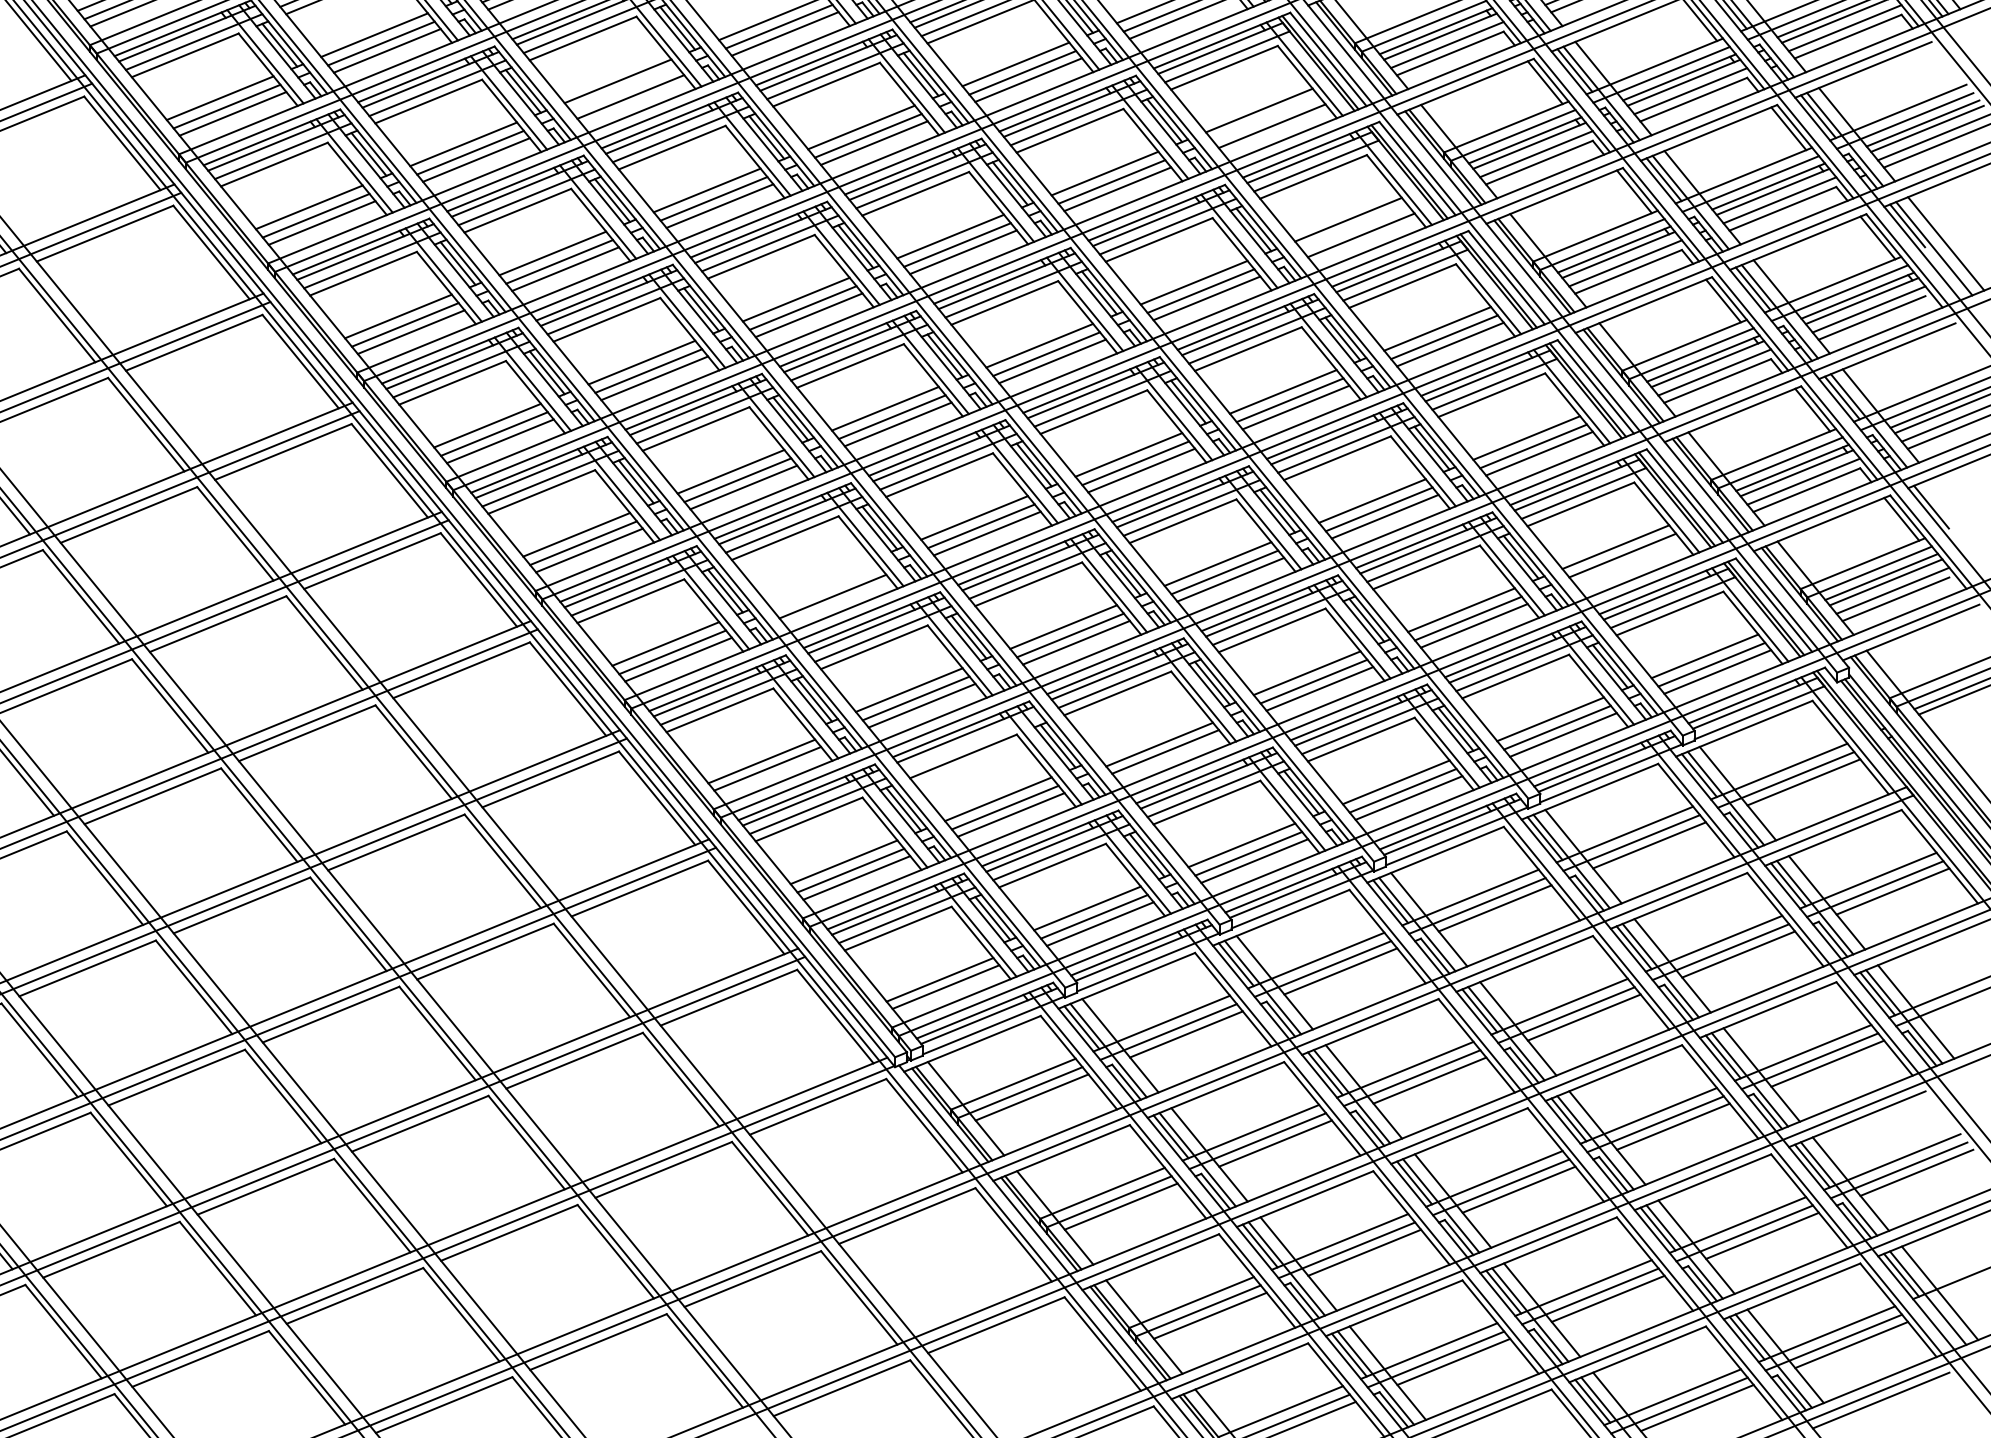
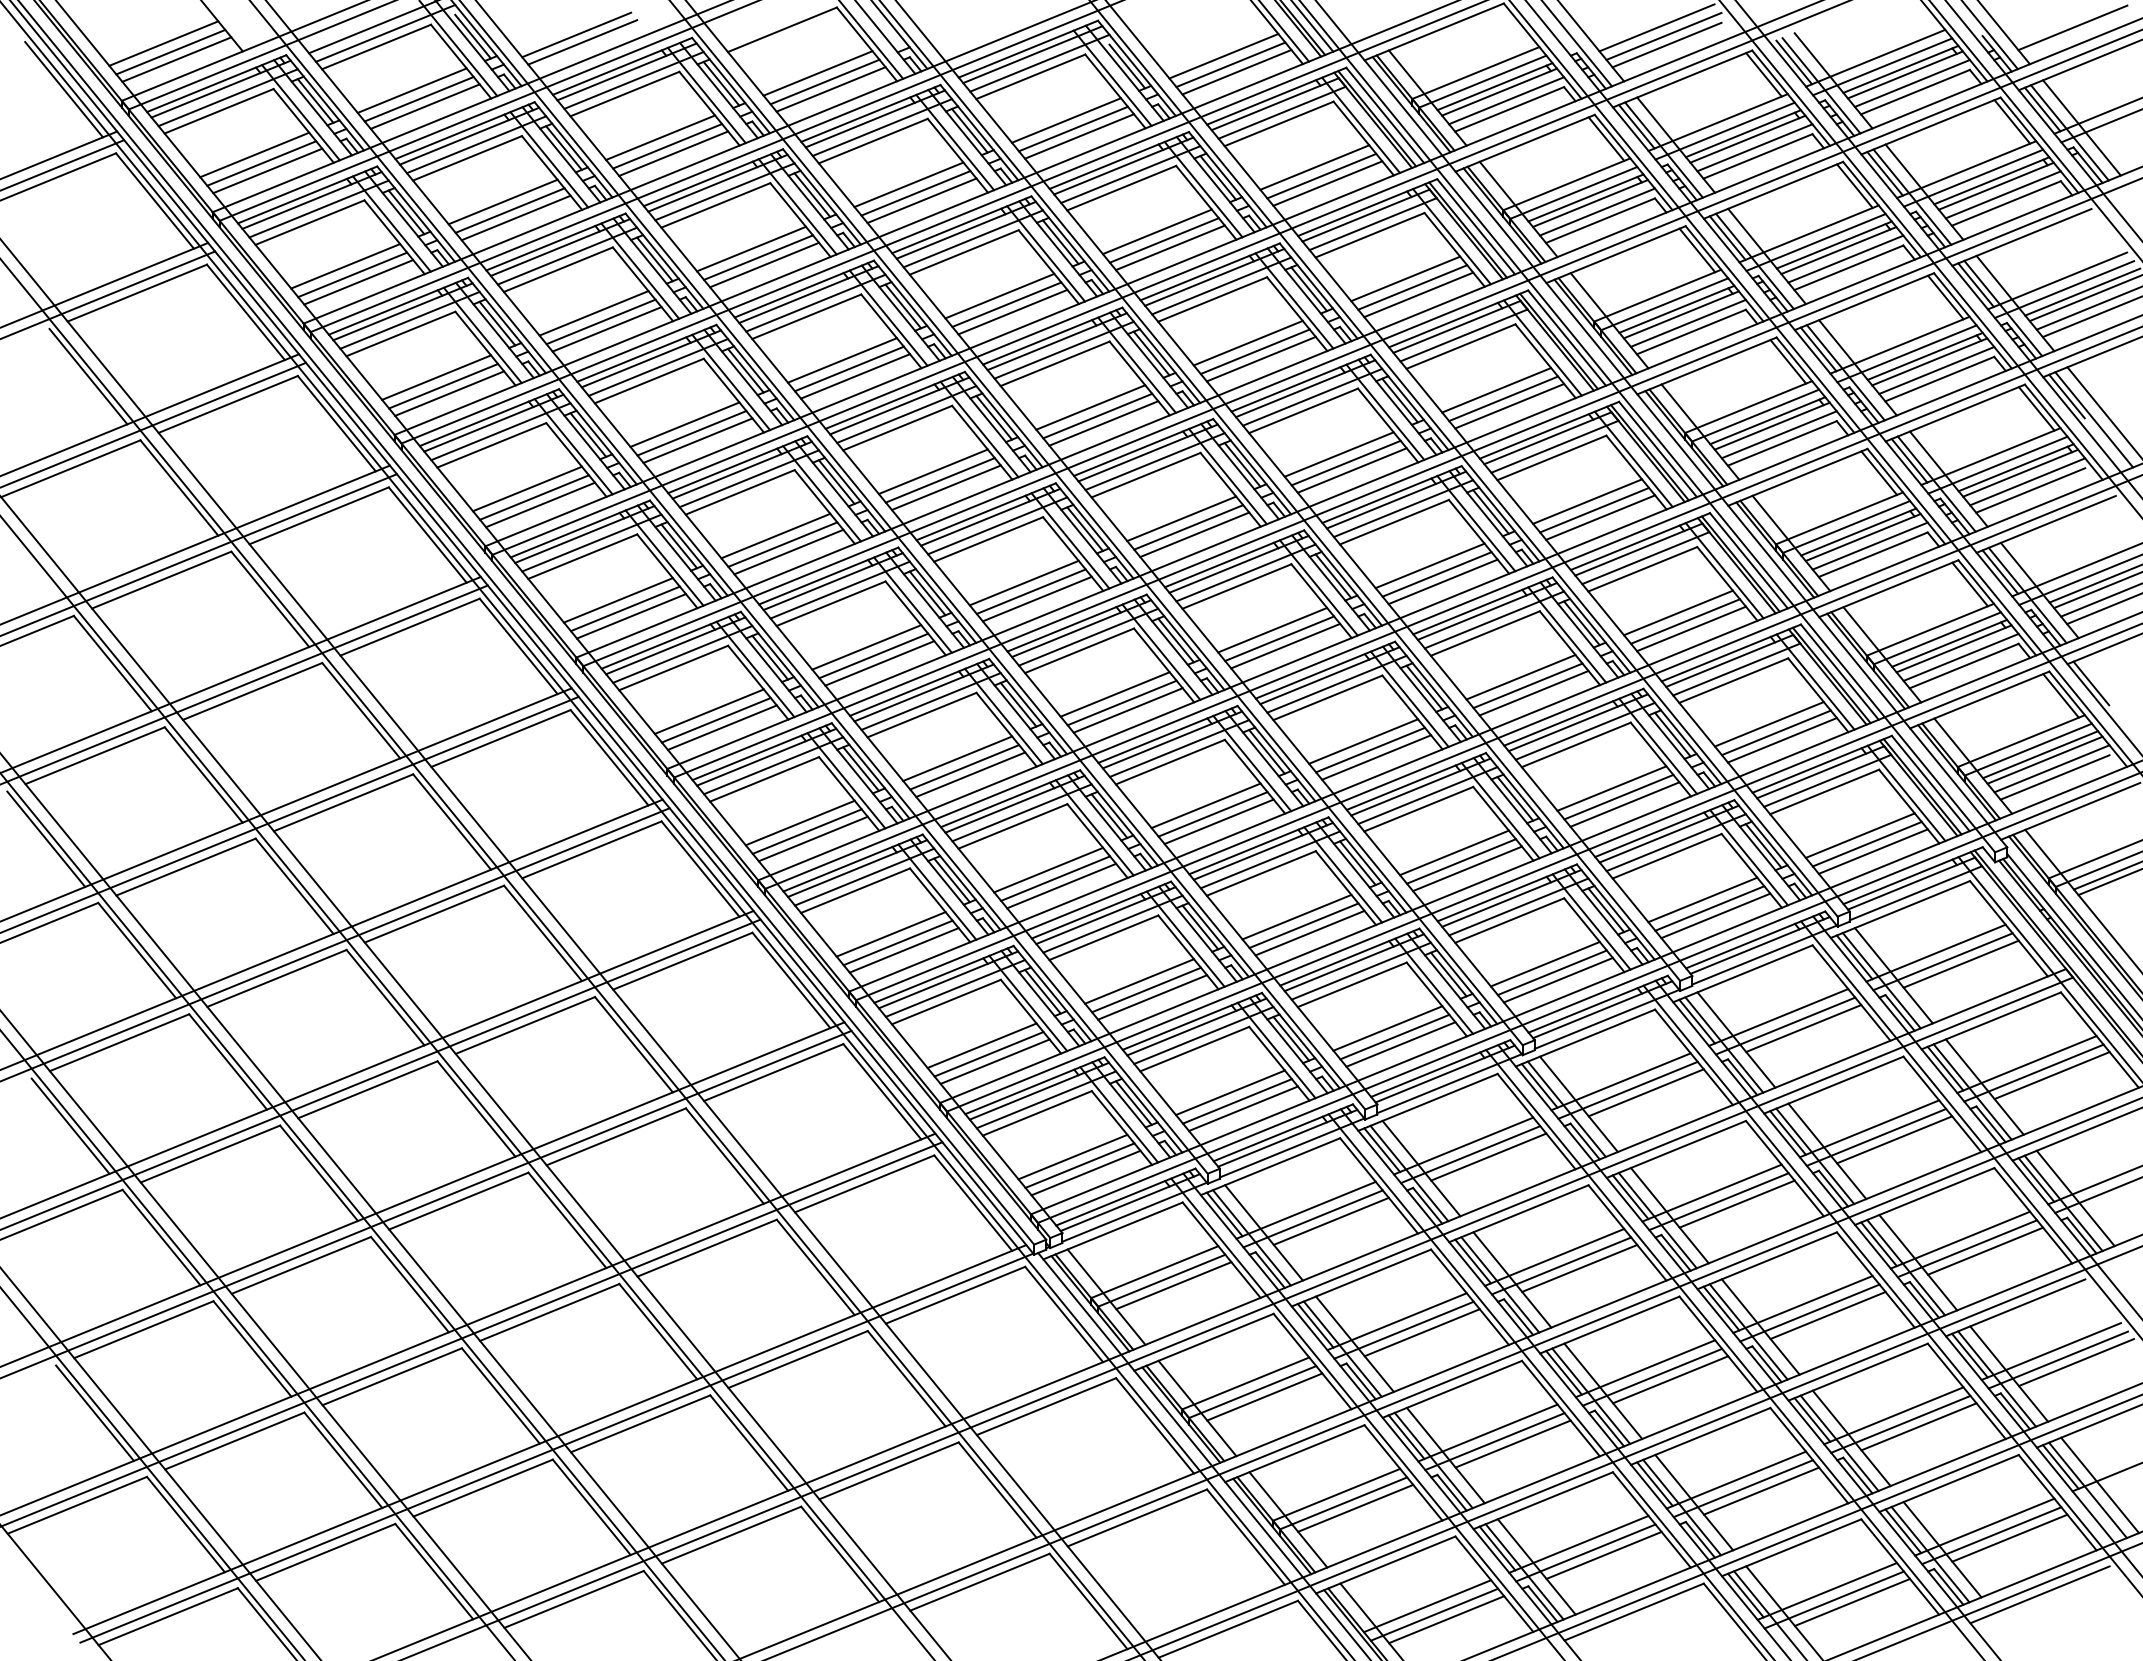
line: (624, 89) -> (758, 257), added
line: (1266, 118) -> (1412, 287), added
line: (1355, 227) -> (1503, 398), added
line: (1627, 563) -> (1781, 740), added
line: (819, 580) -> (957, 758), added
line: (826, 589) -> (964, 767), added
line: (1152, 735) -> (1296, 916), added
line: (971, 742) -> (1112, 923), added
line: (754, 753) -> (890, 934), added
line: (932, 970) -> (1072, 1156), added

